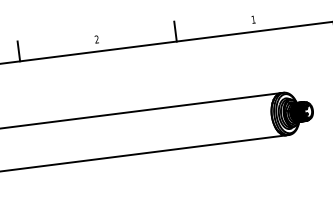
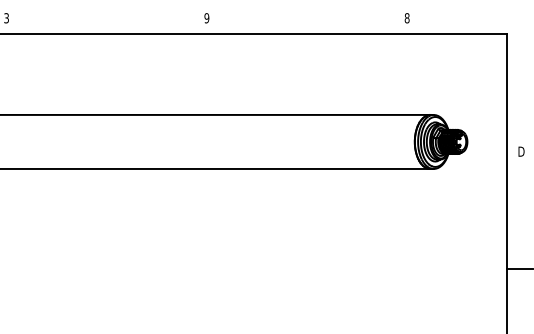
text: (253, 19) -> (406, 18), 1 -> 8
line: (175, 31) -> (307, 20), removed
text: (96, 39) -> (206, 18), 2 -> 9
line: (18, 51) -> (106, 20), removed

